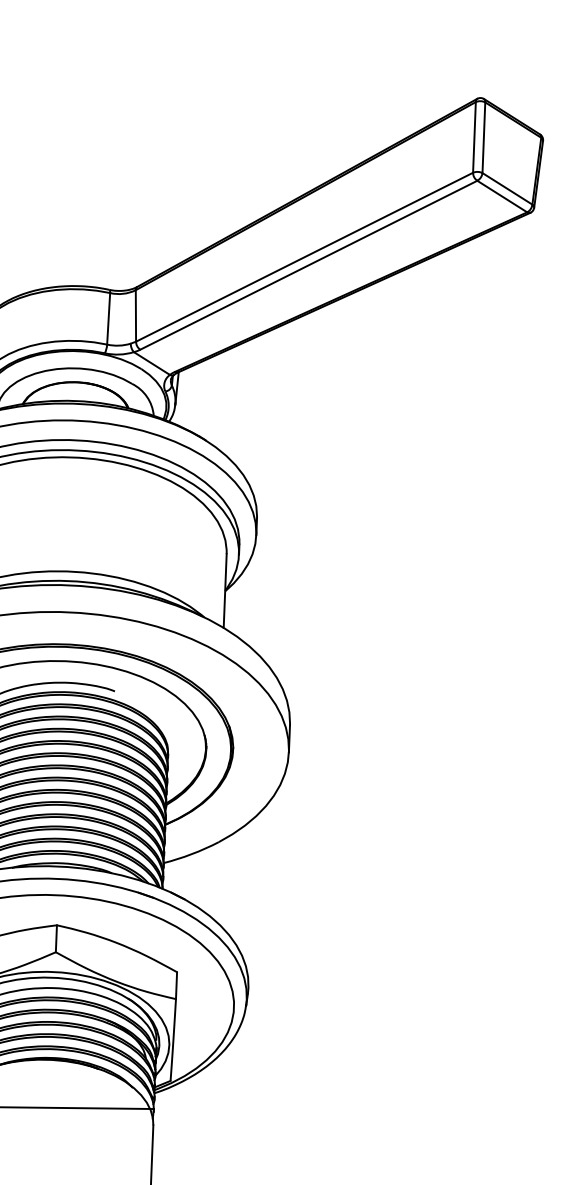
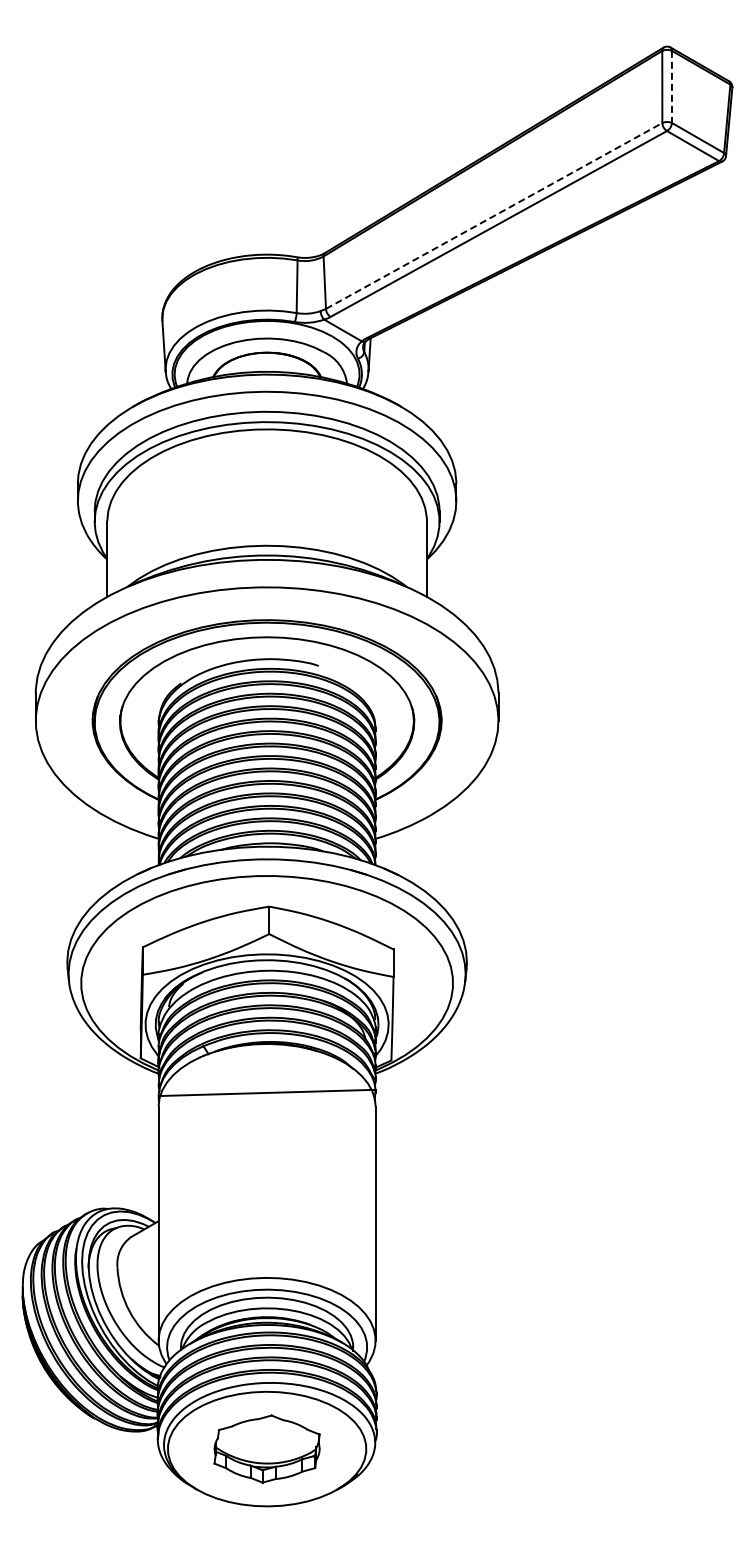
line: (483, 138) -> (671, 87), solid -> dashed
line: (304, 256) -> (494, 215), solid -> dashed

